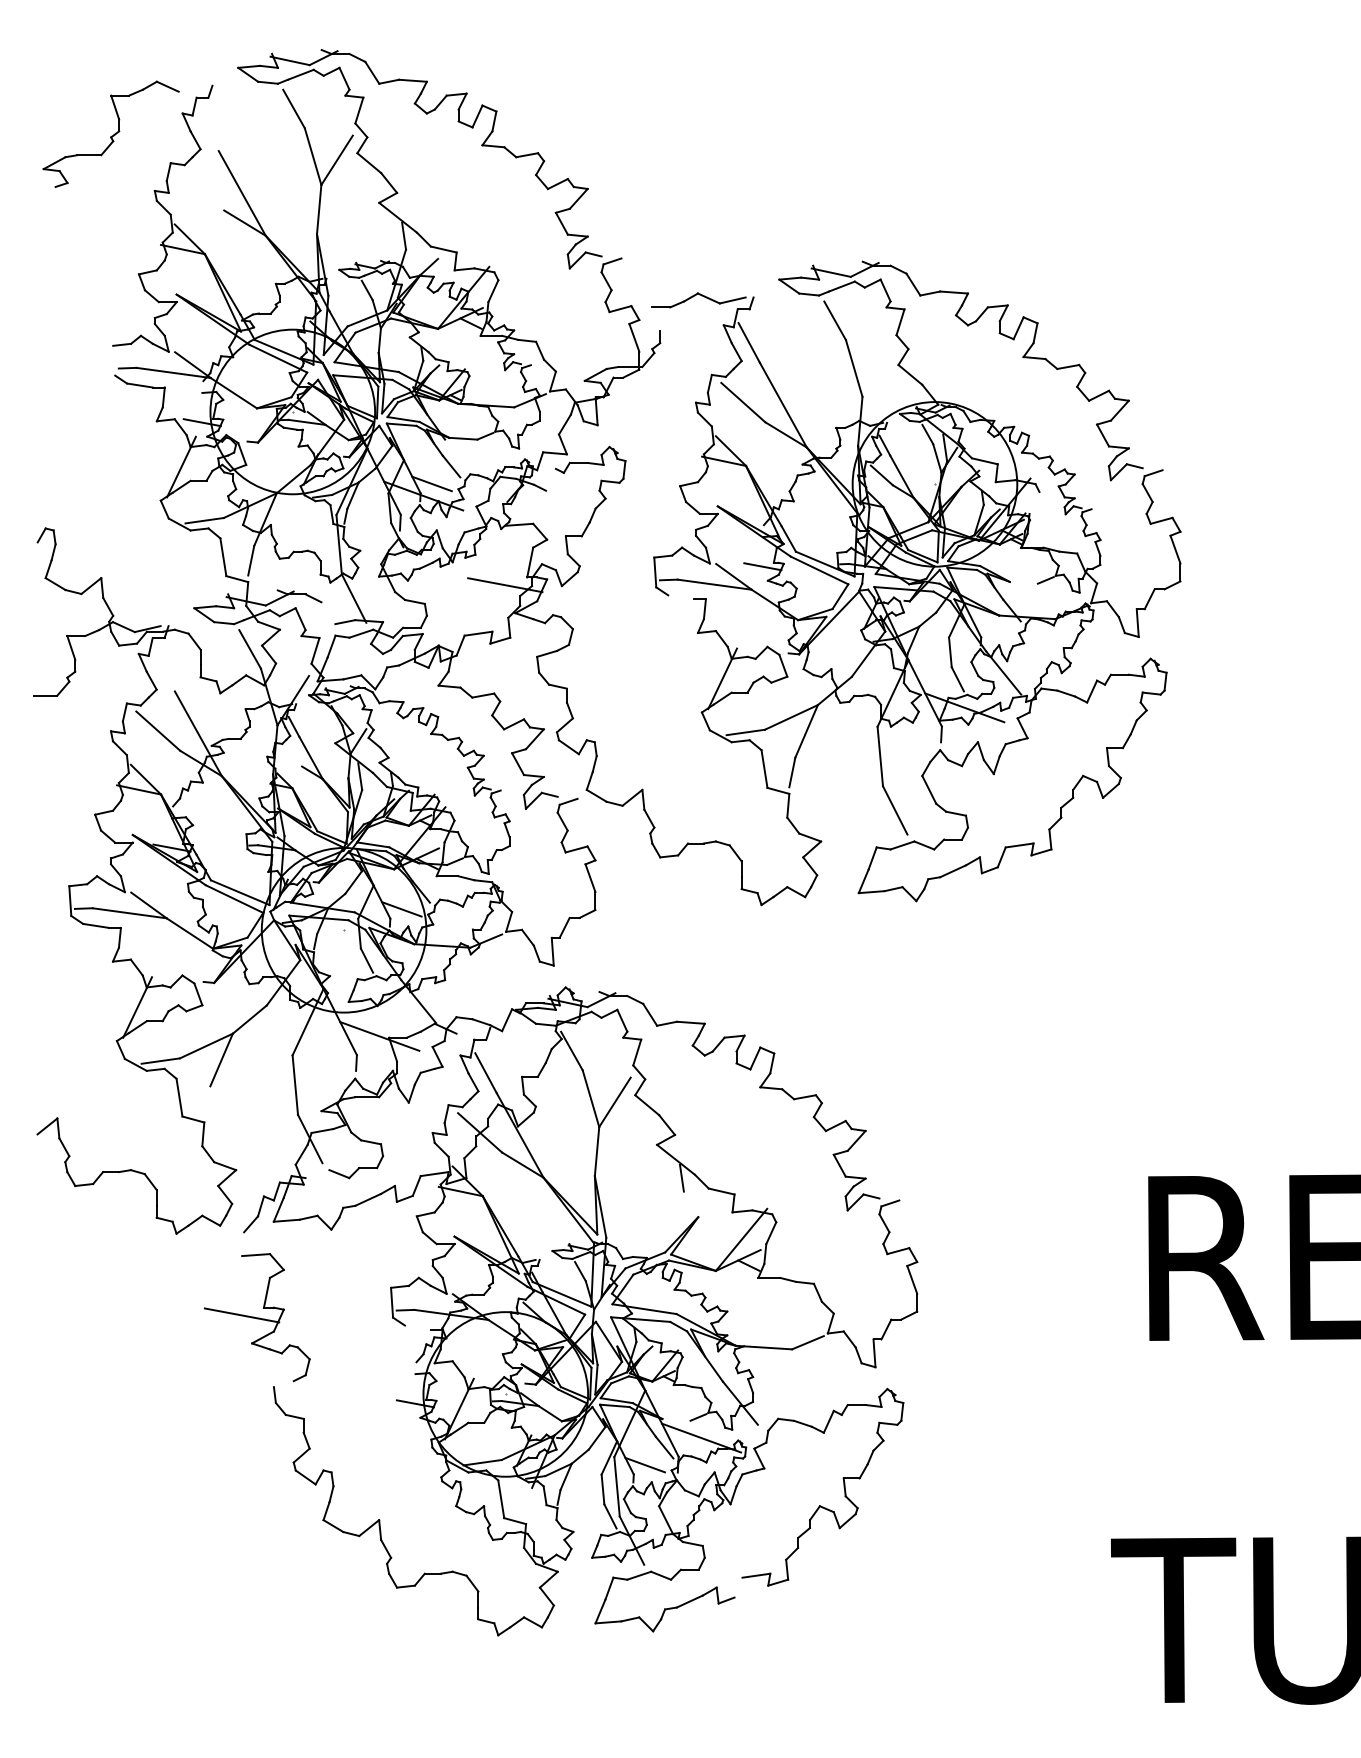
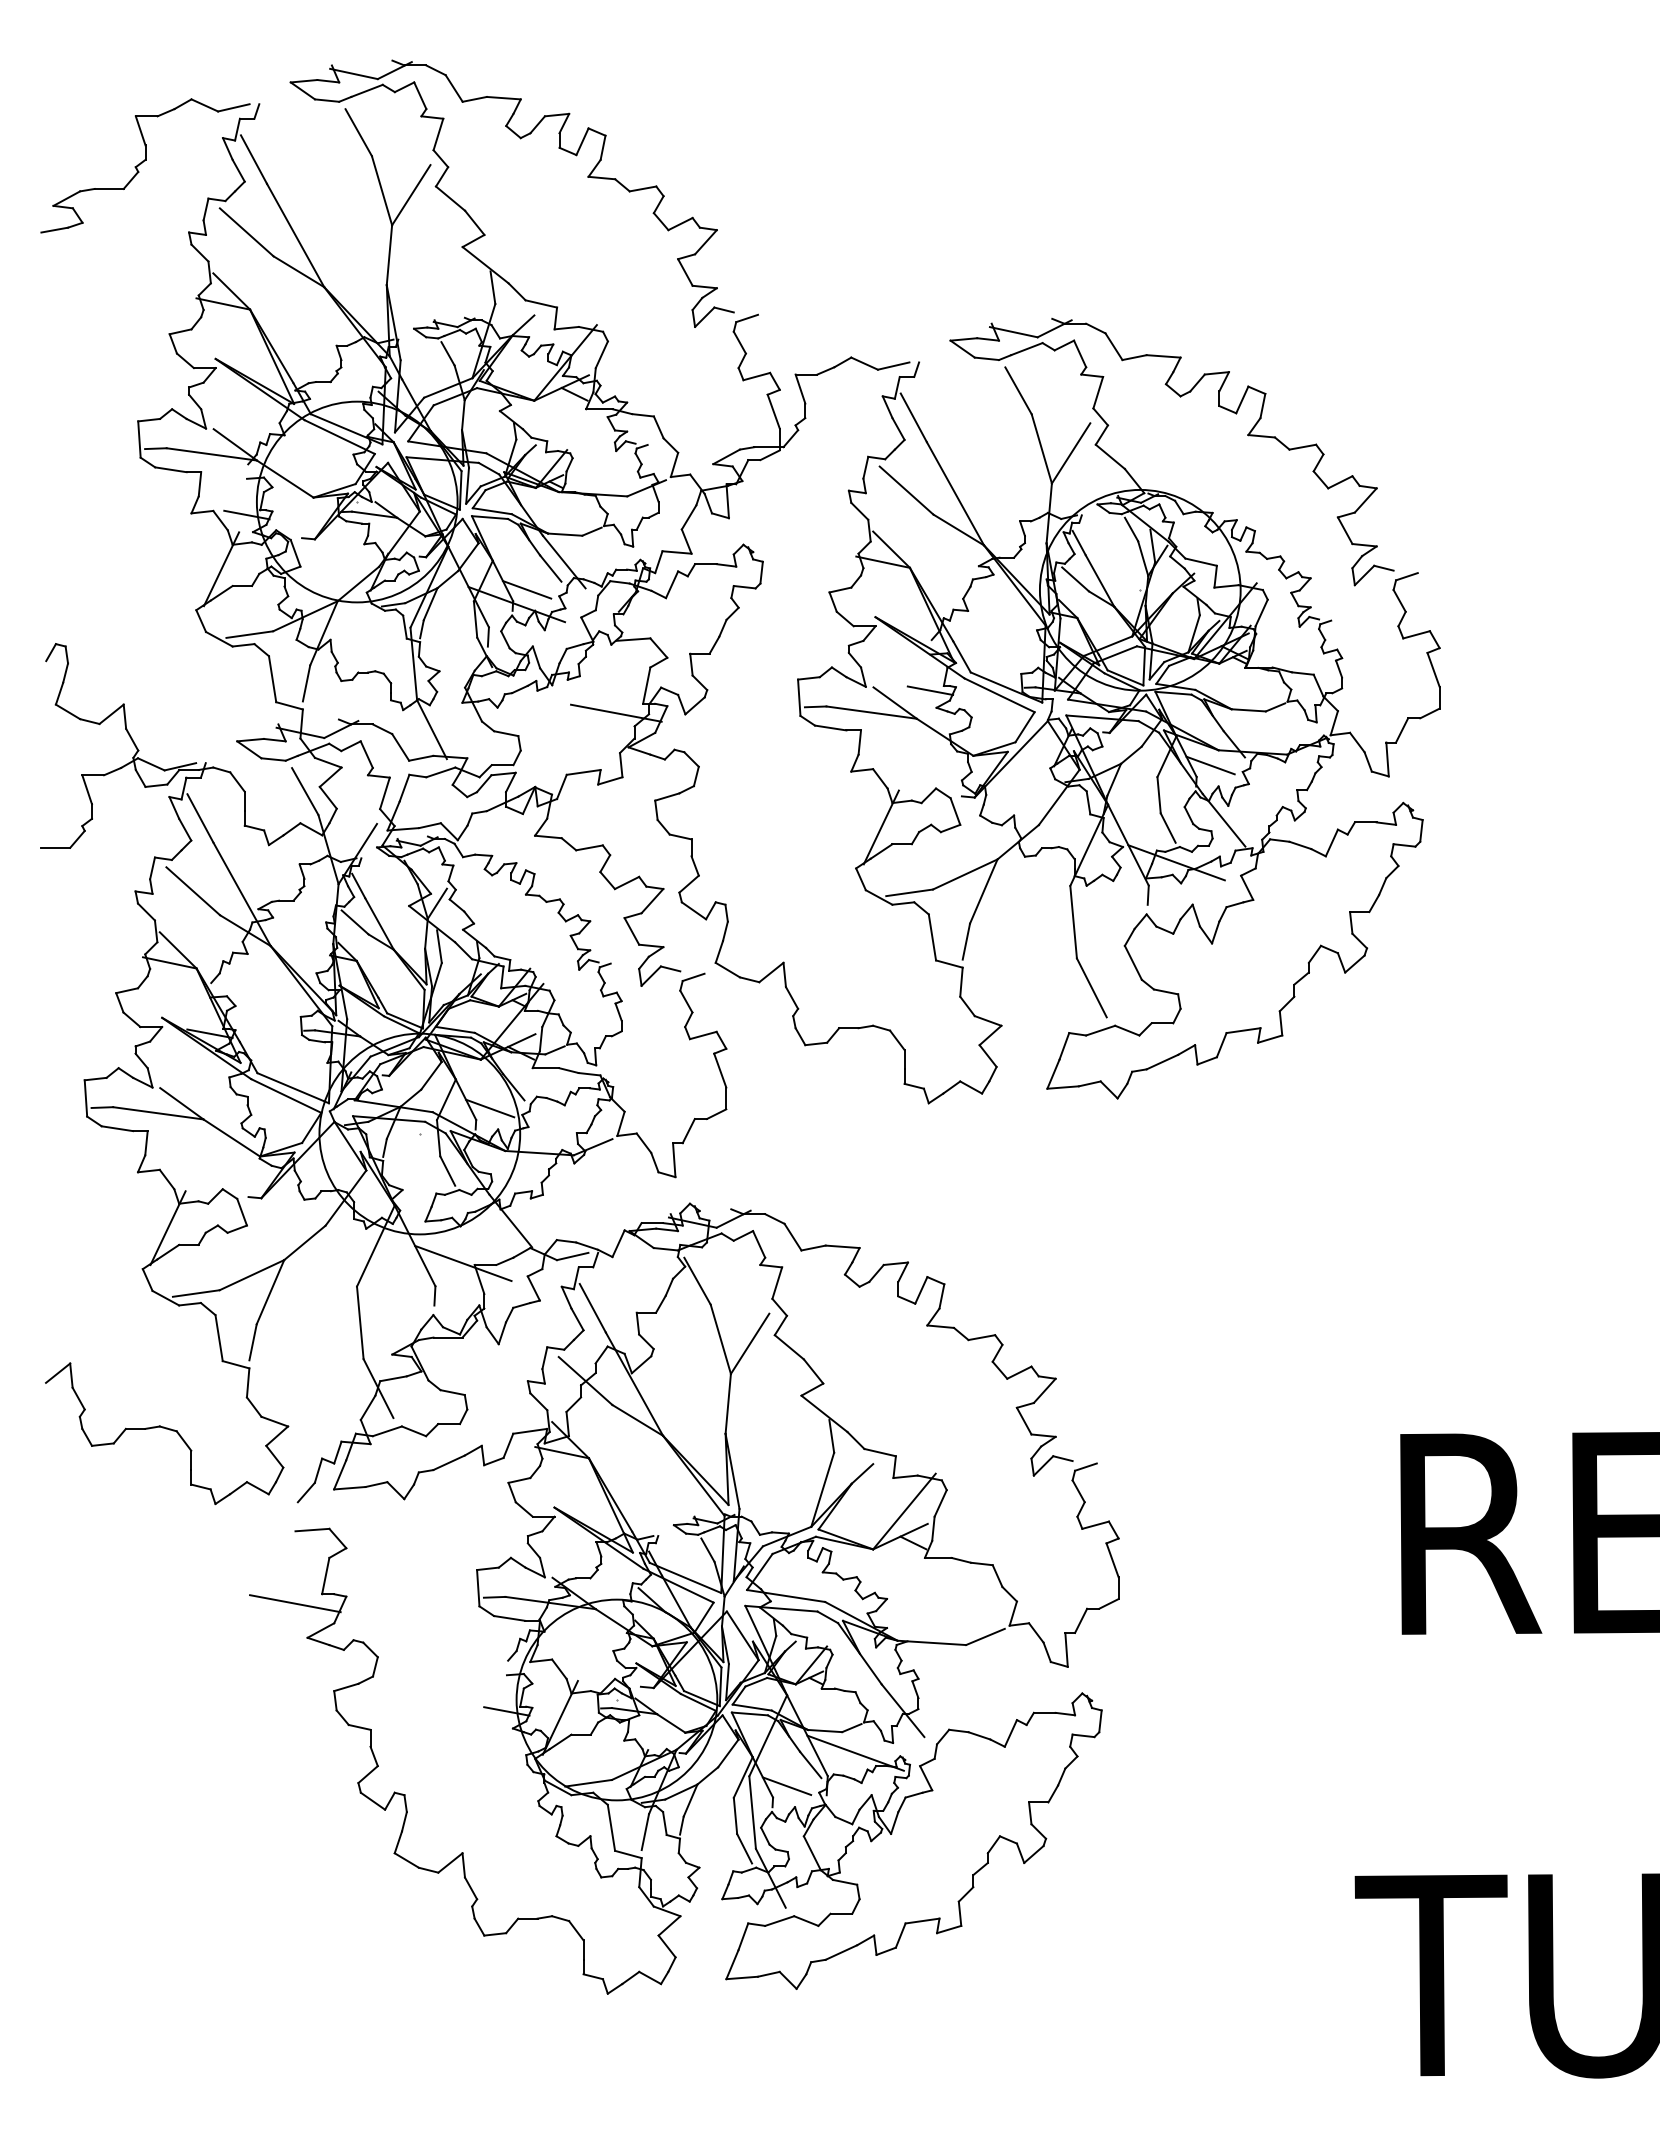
line: (191, 88) -> (233, 107), added
line: (207, 131) -> (253, 159), added
line: (44, 188) -> (54, 229), added
line: (201, 190) -> (246, 232), added
line: (656, 318) -> (800, 388), added
line: (114, 360) -> (139, 439), added
line: (877, 372) -> (1070, 453), added
line: (461, 460) -> (563, 561), added
line: (551, 479) -> (672, 584), added
line: (1034, 502) -> (1261, 612), added
line: (1023, 582) -> (1248, 710), added
line: (680, 596) -> (830, 727), added
line: (328, 613) -> (400, 747), added
line: (992, 628) -> (1210, 765), added
line: (164, 671) -> (200, 818), added
line: (290, 756) -> (354, 922), added
line: (469, 1030) -> (572, 1256), added
line: (206, 1101) -> (252, 1342), added
line: (316, 1174) -> (386, 1431), added
line: (707, 1208) -> (862, 1473), added
line: (674, 1221) -> (822, 1489), added
line: (417, 1327) -> (509, 1618), added
line: (283, 1384) -> (346, 1687), added
line: (676, 1419) -> (825, 1730), added
line: (529, 1503) -> (645, 1832), added
line: (738, 1587) -> (900, 1935), added

